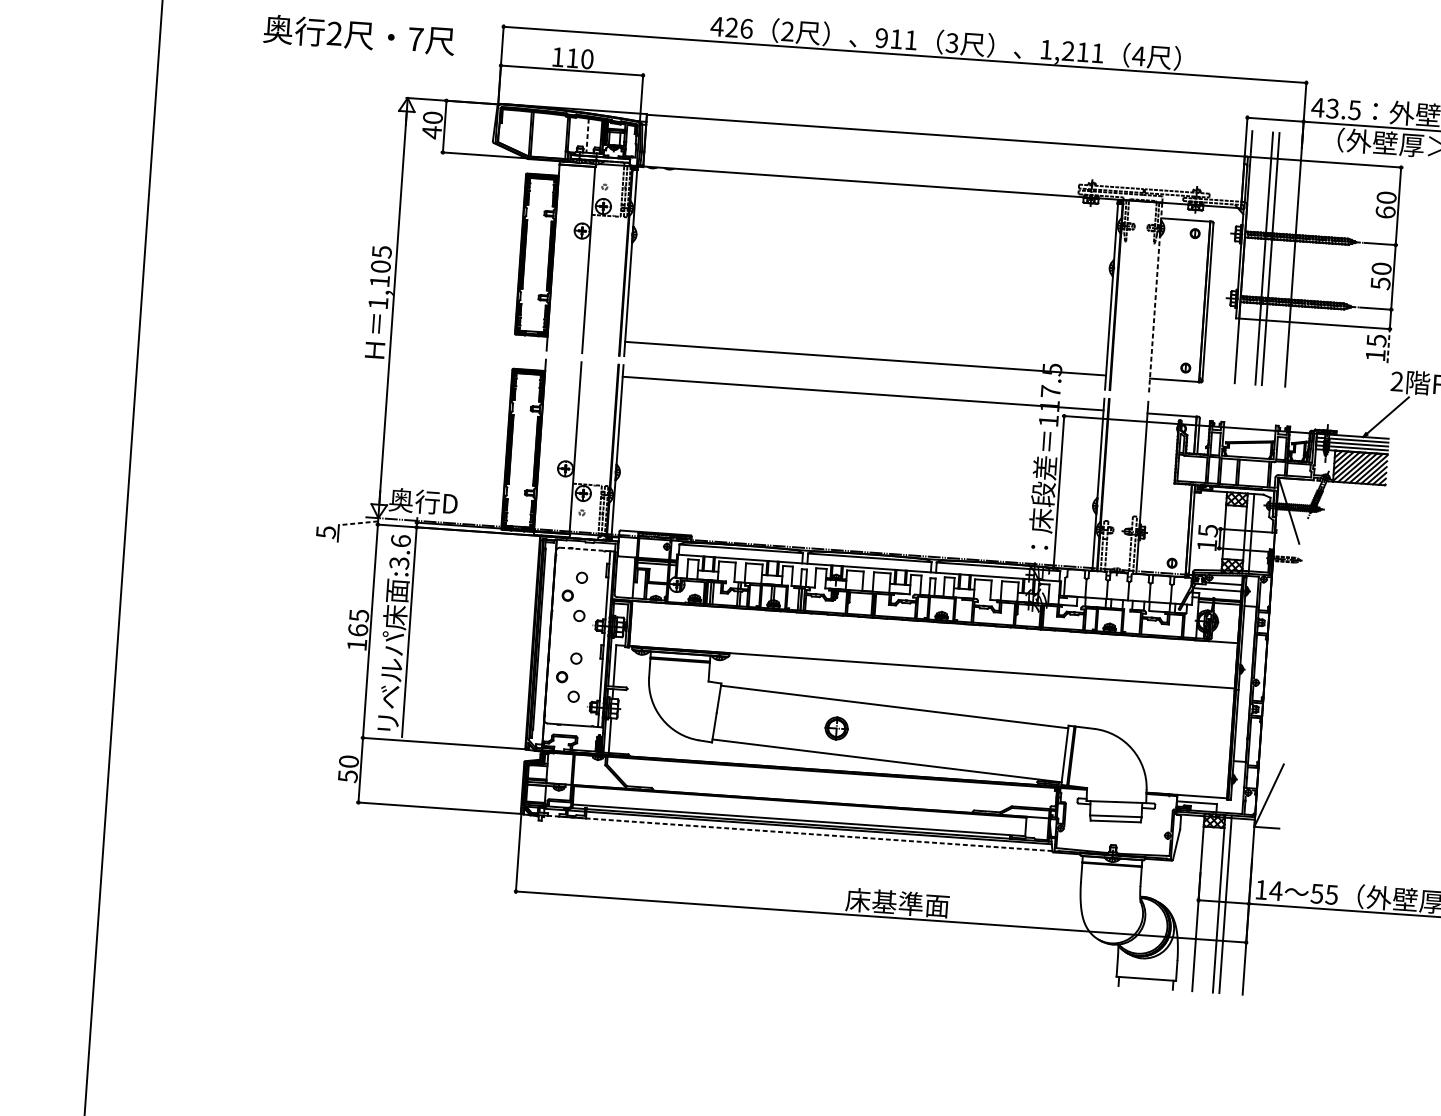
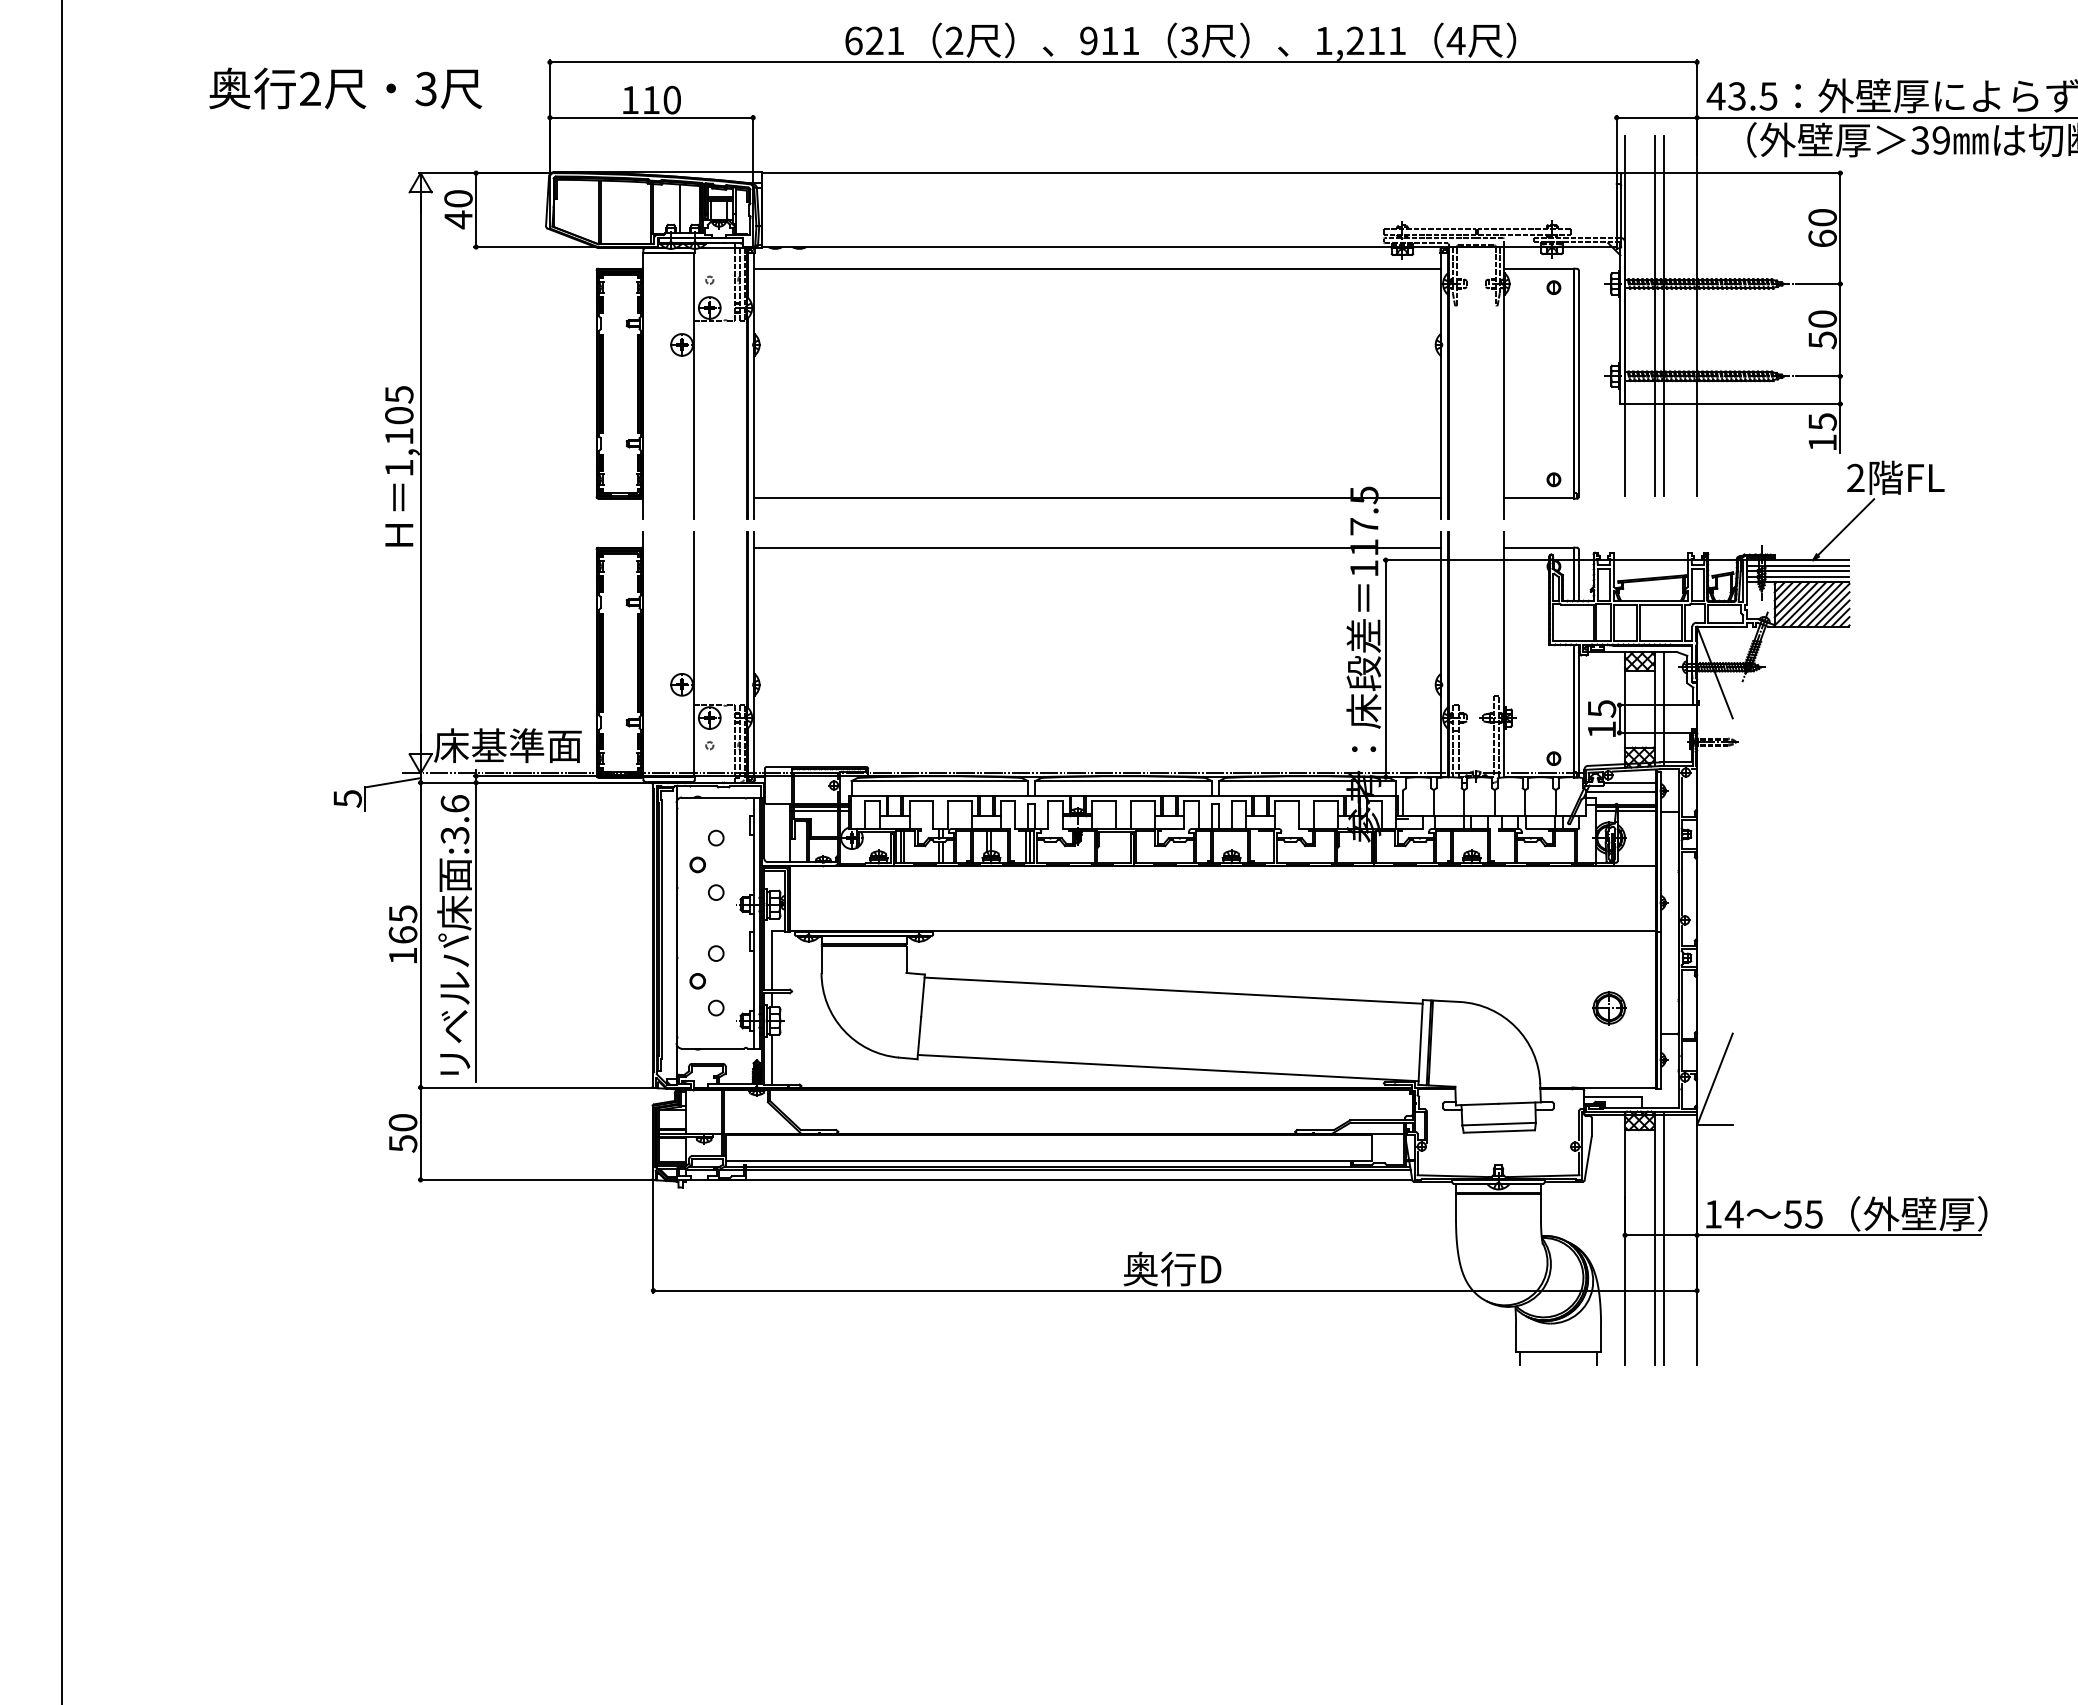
text: (731, 27) -> (874, 40), 426 -> 621
text: (415, 39) -> (425, 88), 7 -> 3
line: (587, 136) -> (680, 209), dashed -> solid
line: (876, 198) -> (1097, 269), added
line: (1155, 297) -> (1504, 382), dashed -> solid
line: (1388, 345) -> (1840, 427), dashed -> solid
text: (440, 502) -> (507, 745), 奥行D -> 床基準面
line: (358, 523) -> (392, 782), dashed -> solid
line: (582, 549) -> (713, 797), dashed -> solid
part: (836, 728) -> (1609, 1008), moved
line: (797, 832) -> (1048, 1179), dashed -> solid
text: (897, 902) -> (1197, 1268), 床基準面 -> 奥行D

